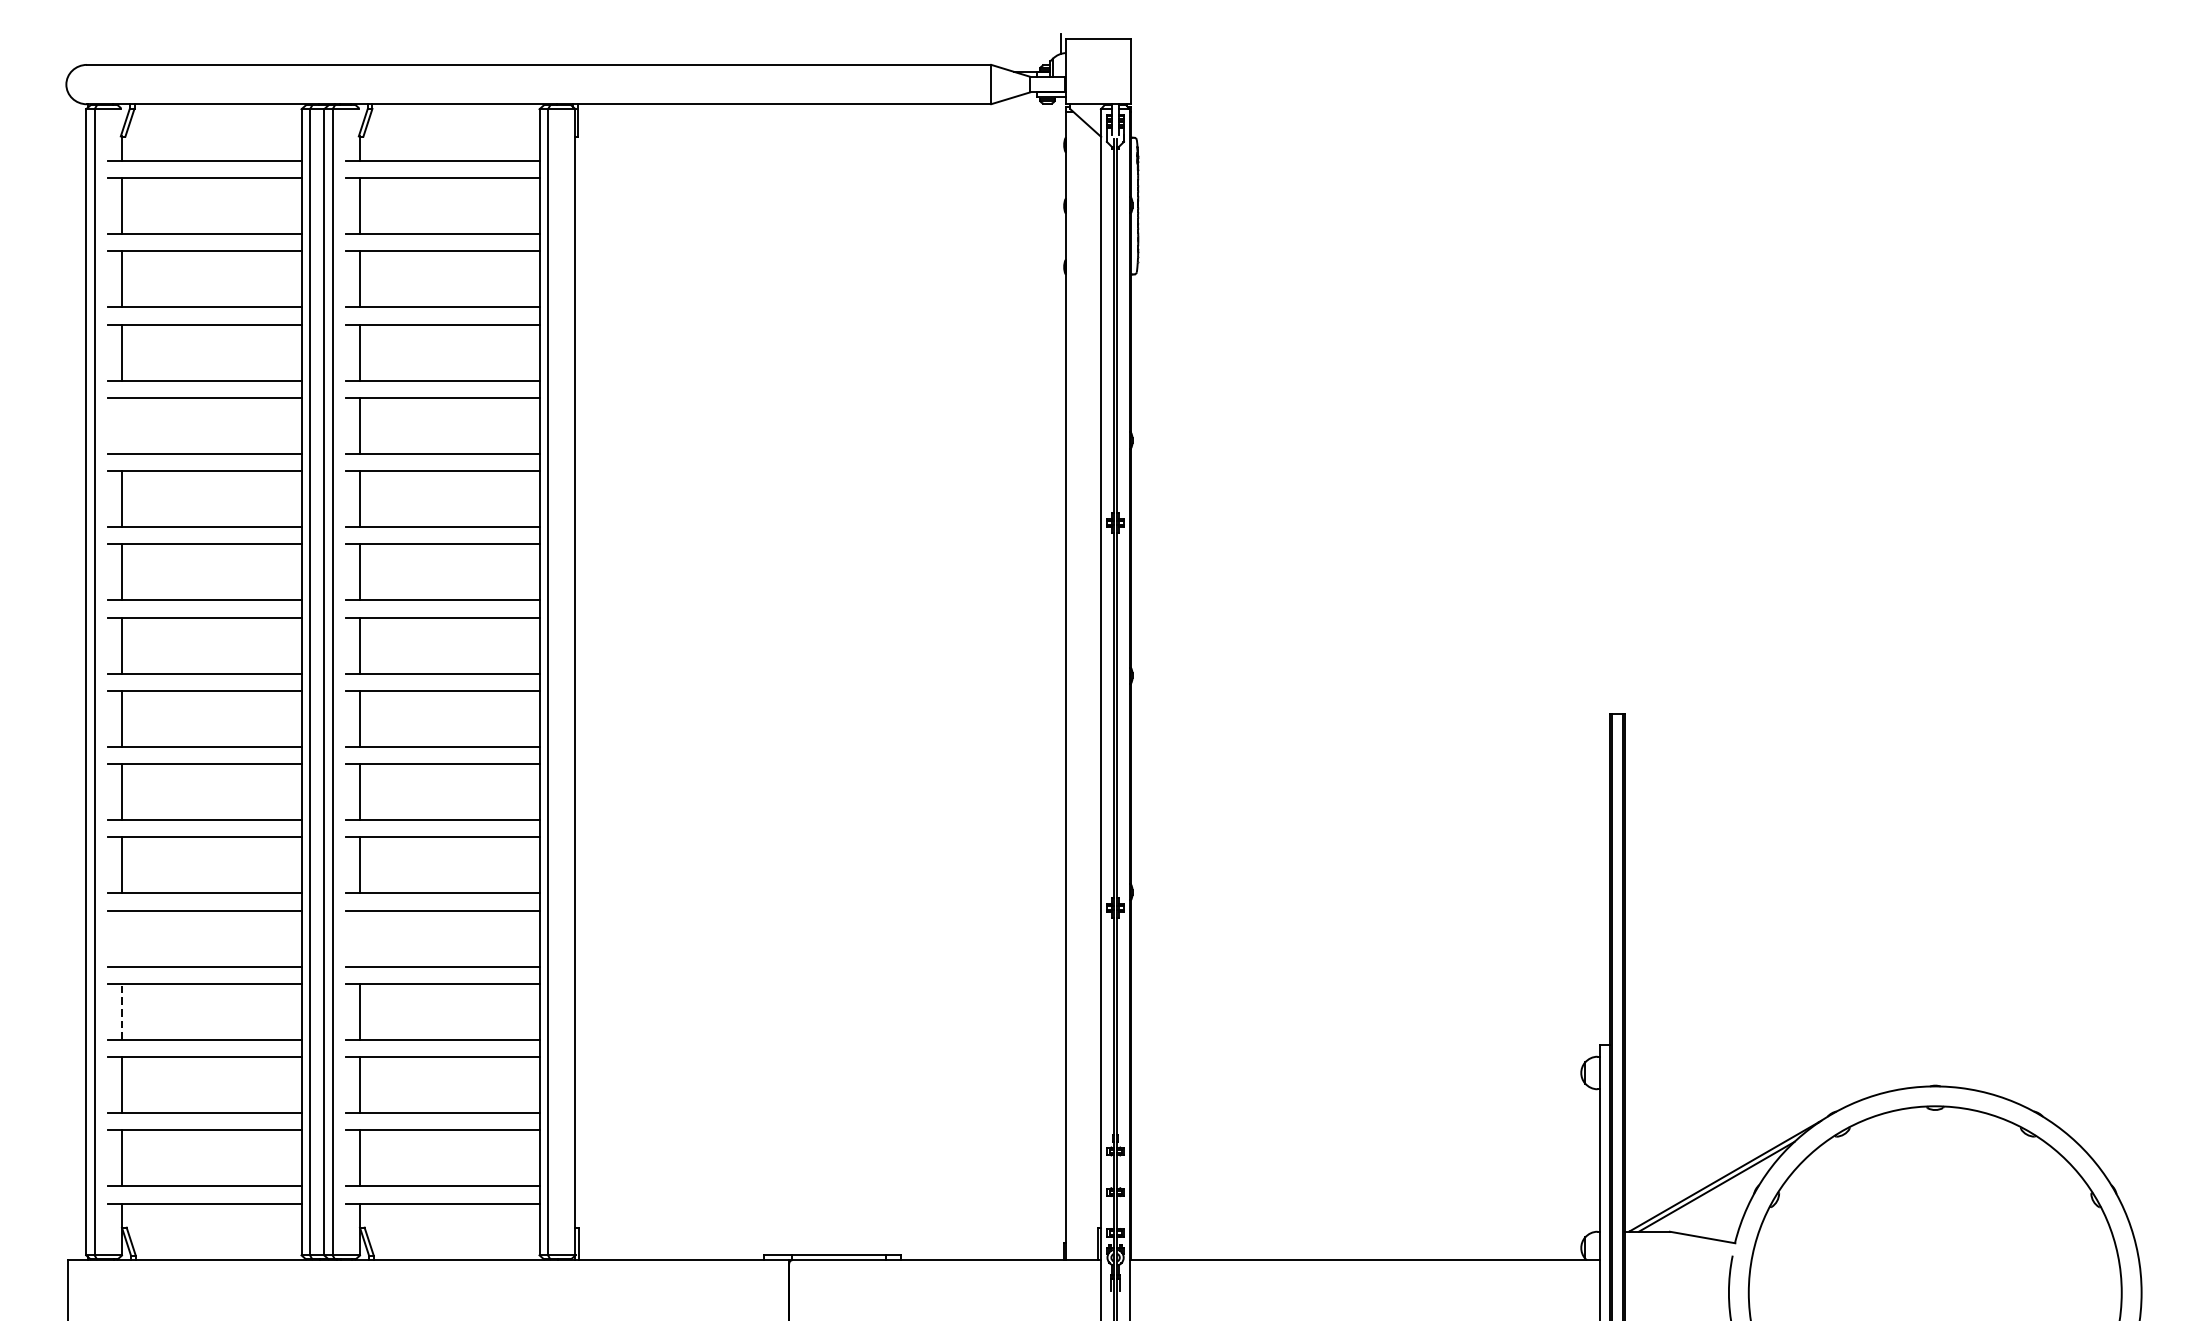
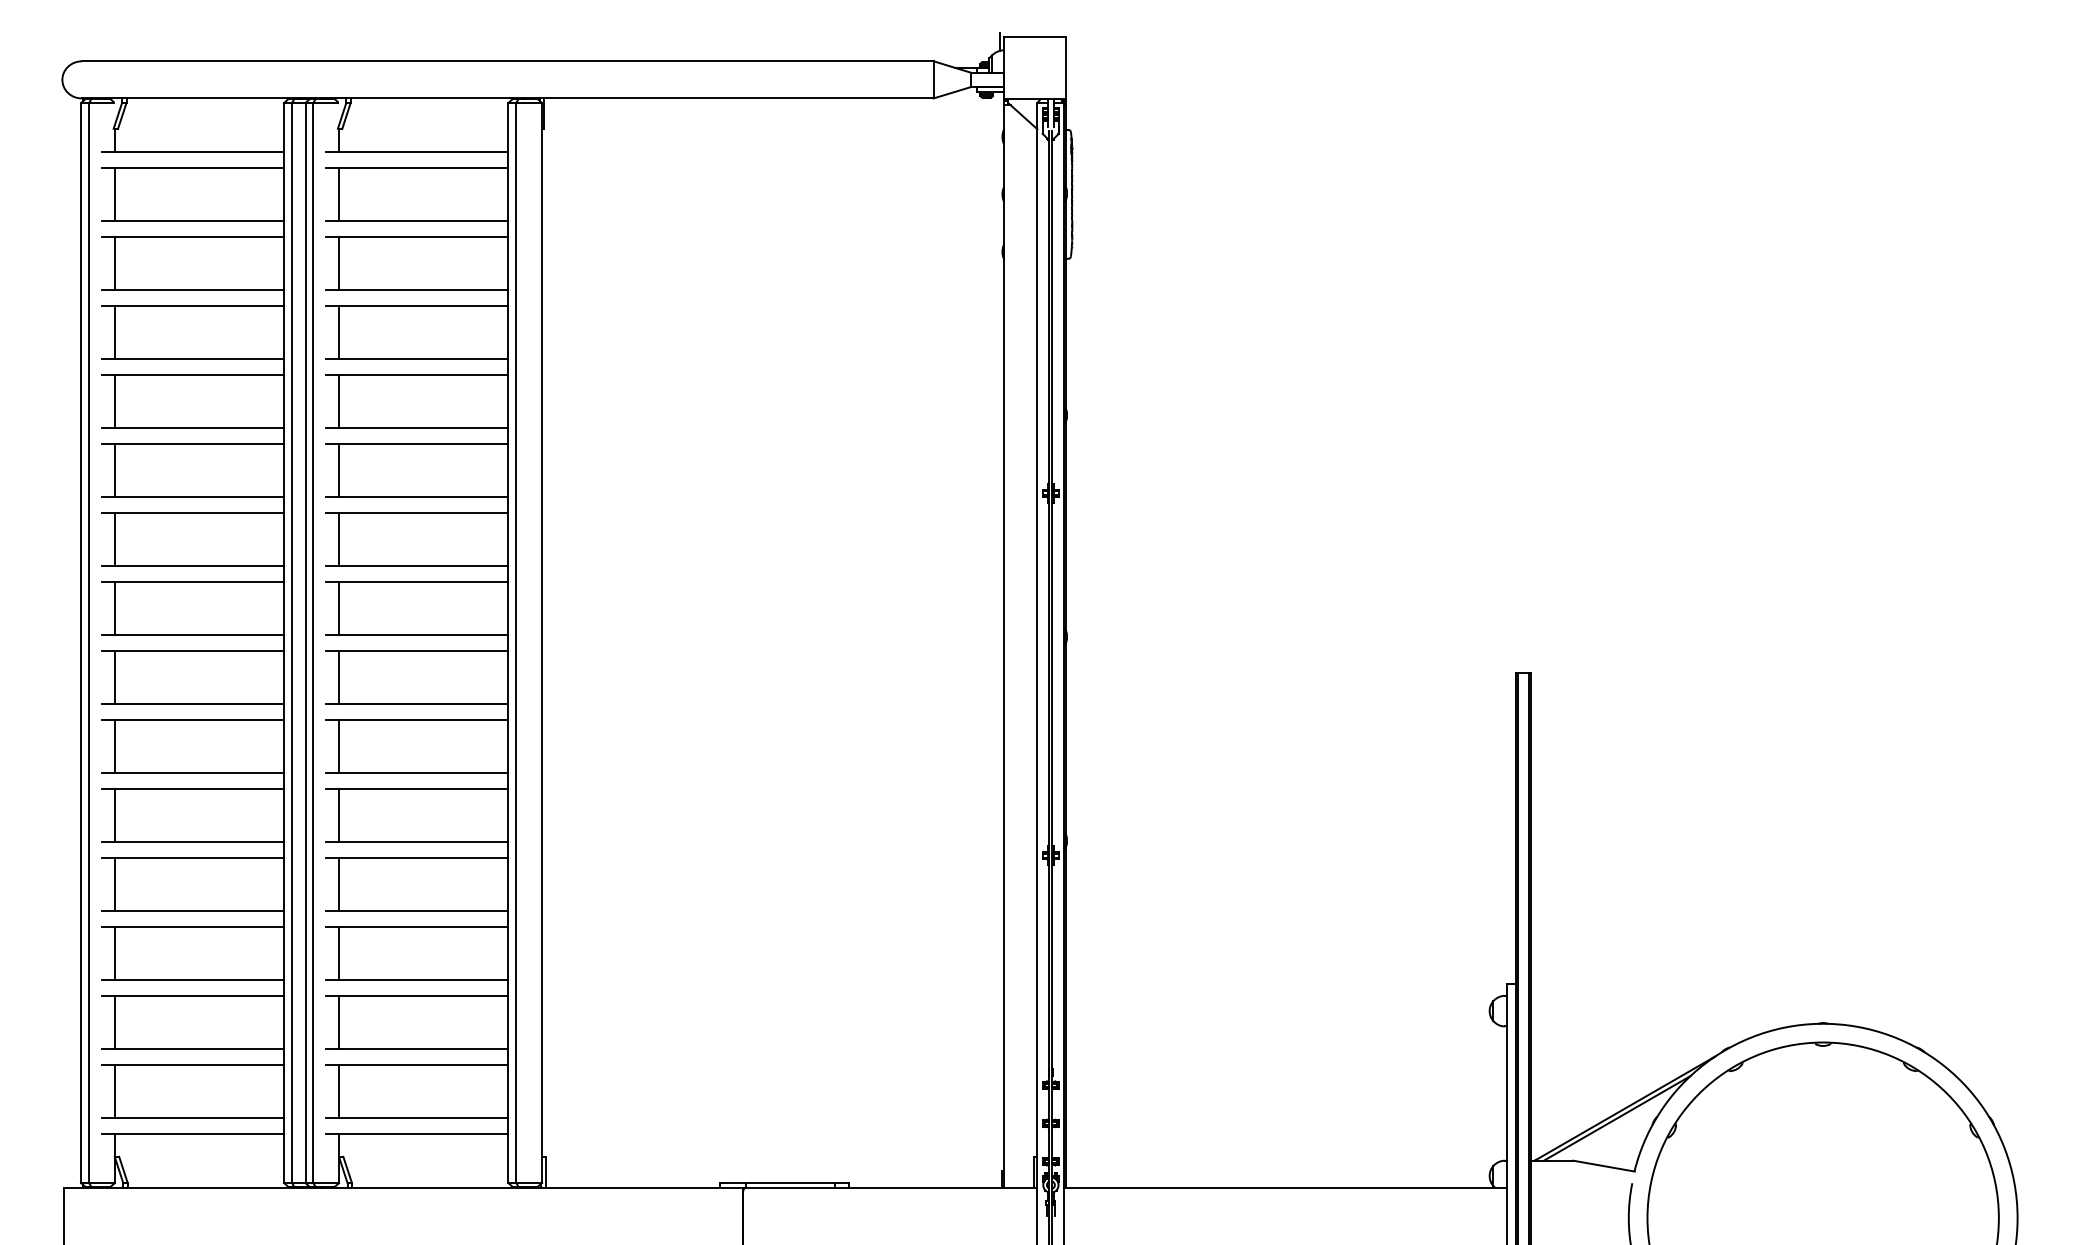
line: (121, 425) -> (114, 401), added
line: (121, 938) -> (114, 884), added
line: (360, 938) -> (339, 884), added
line: (121, 1011) -> (114, 953), dashed -> solid

